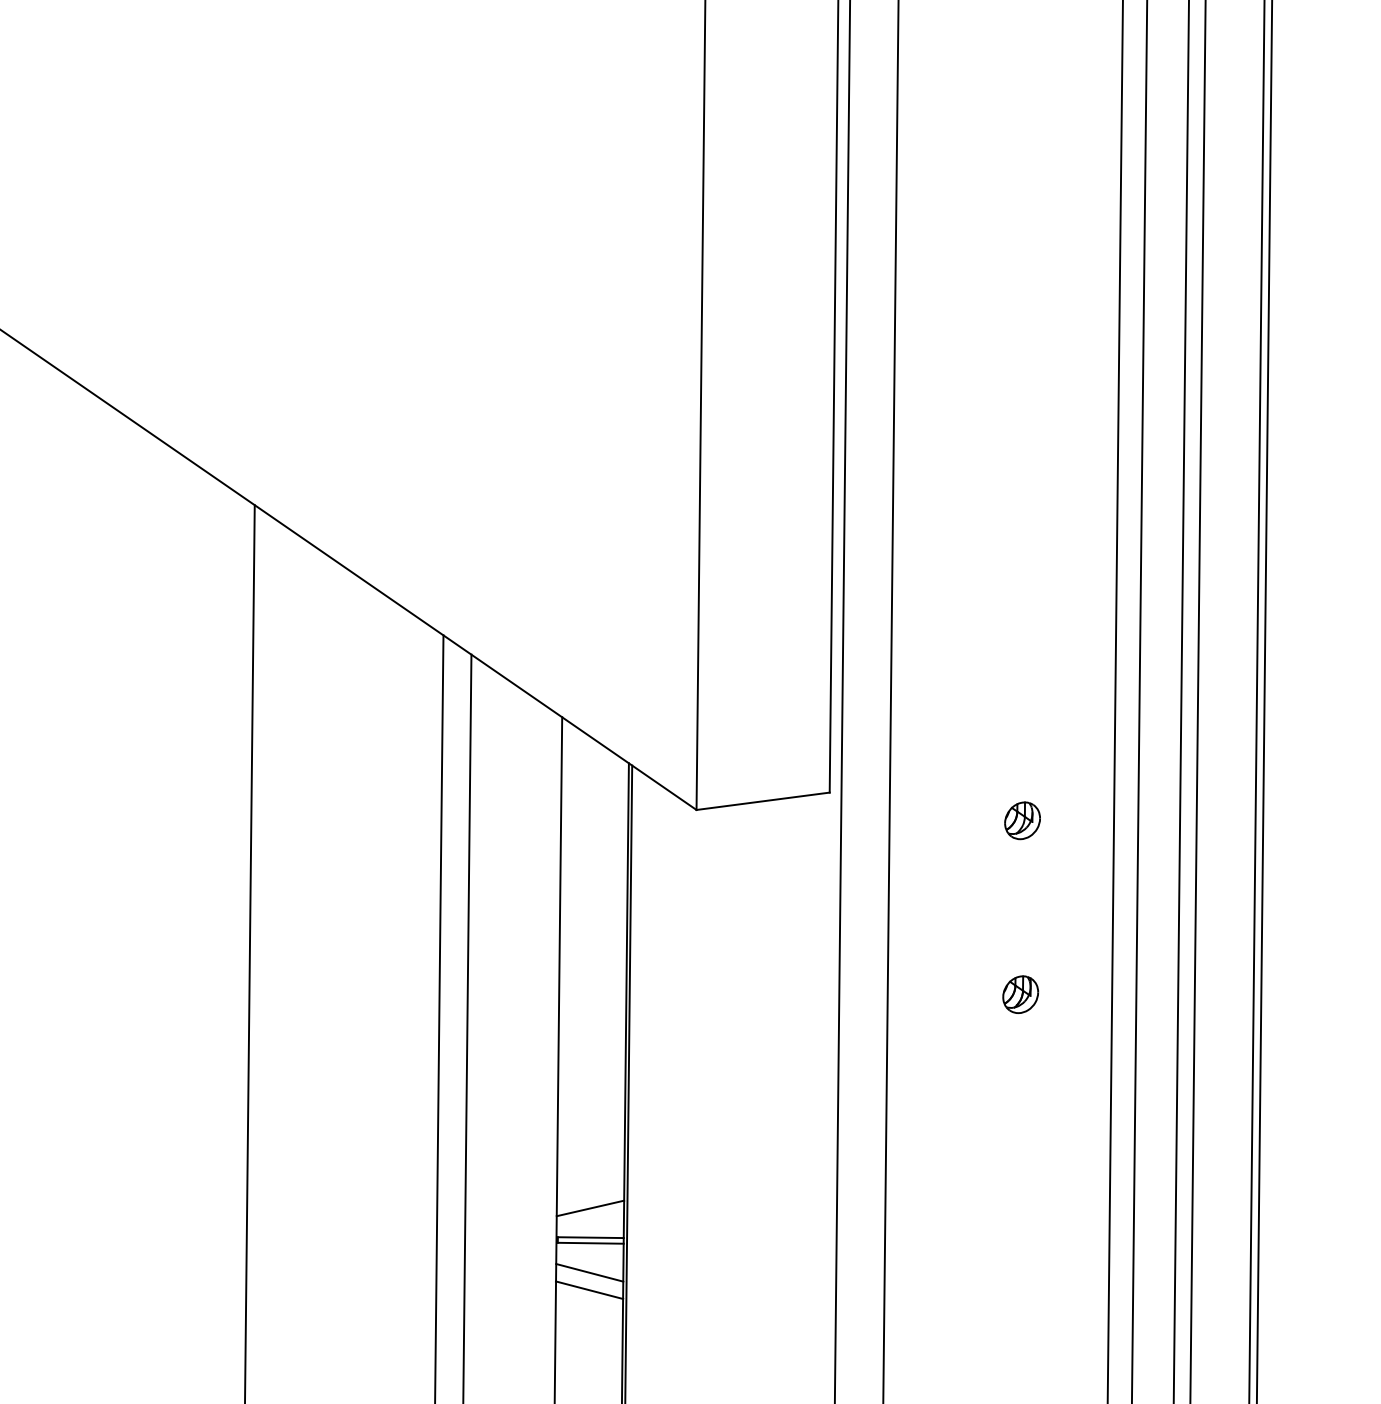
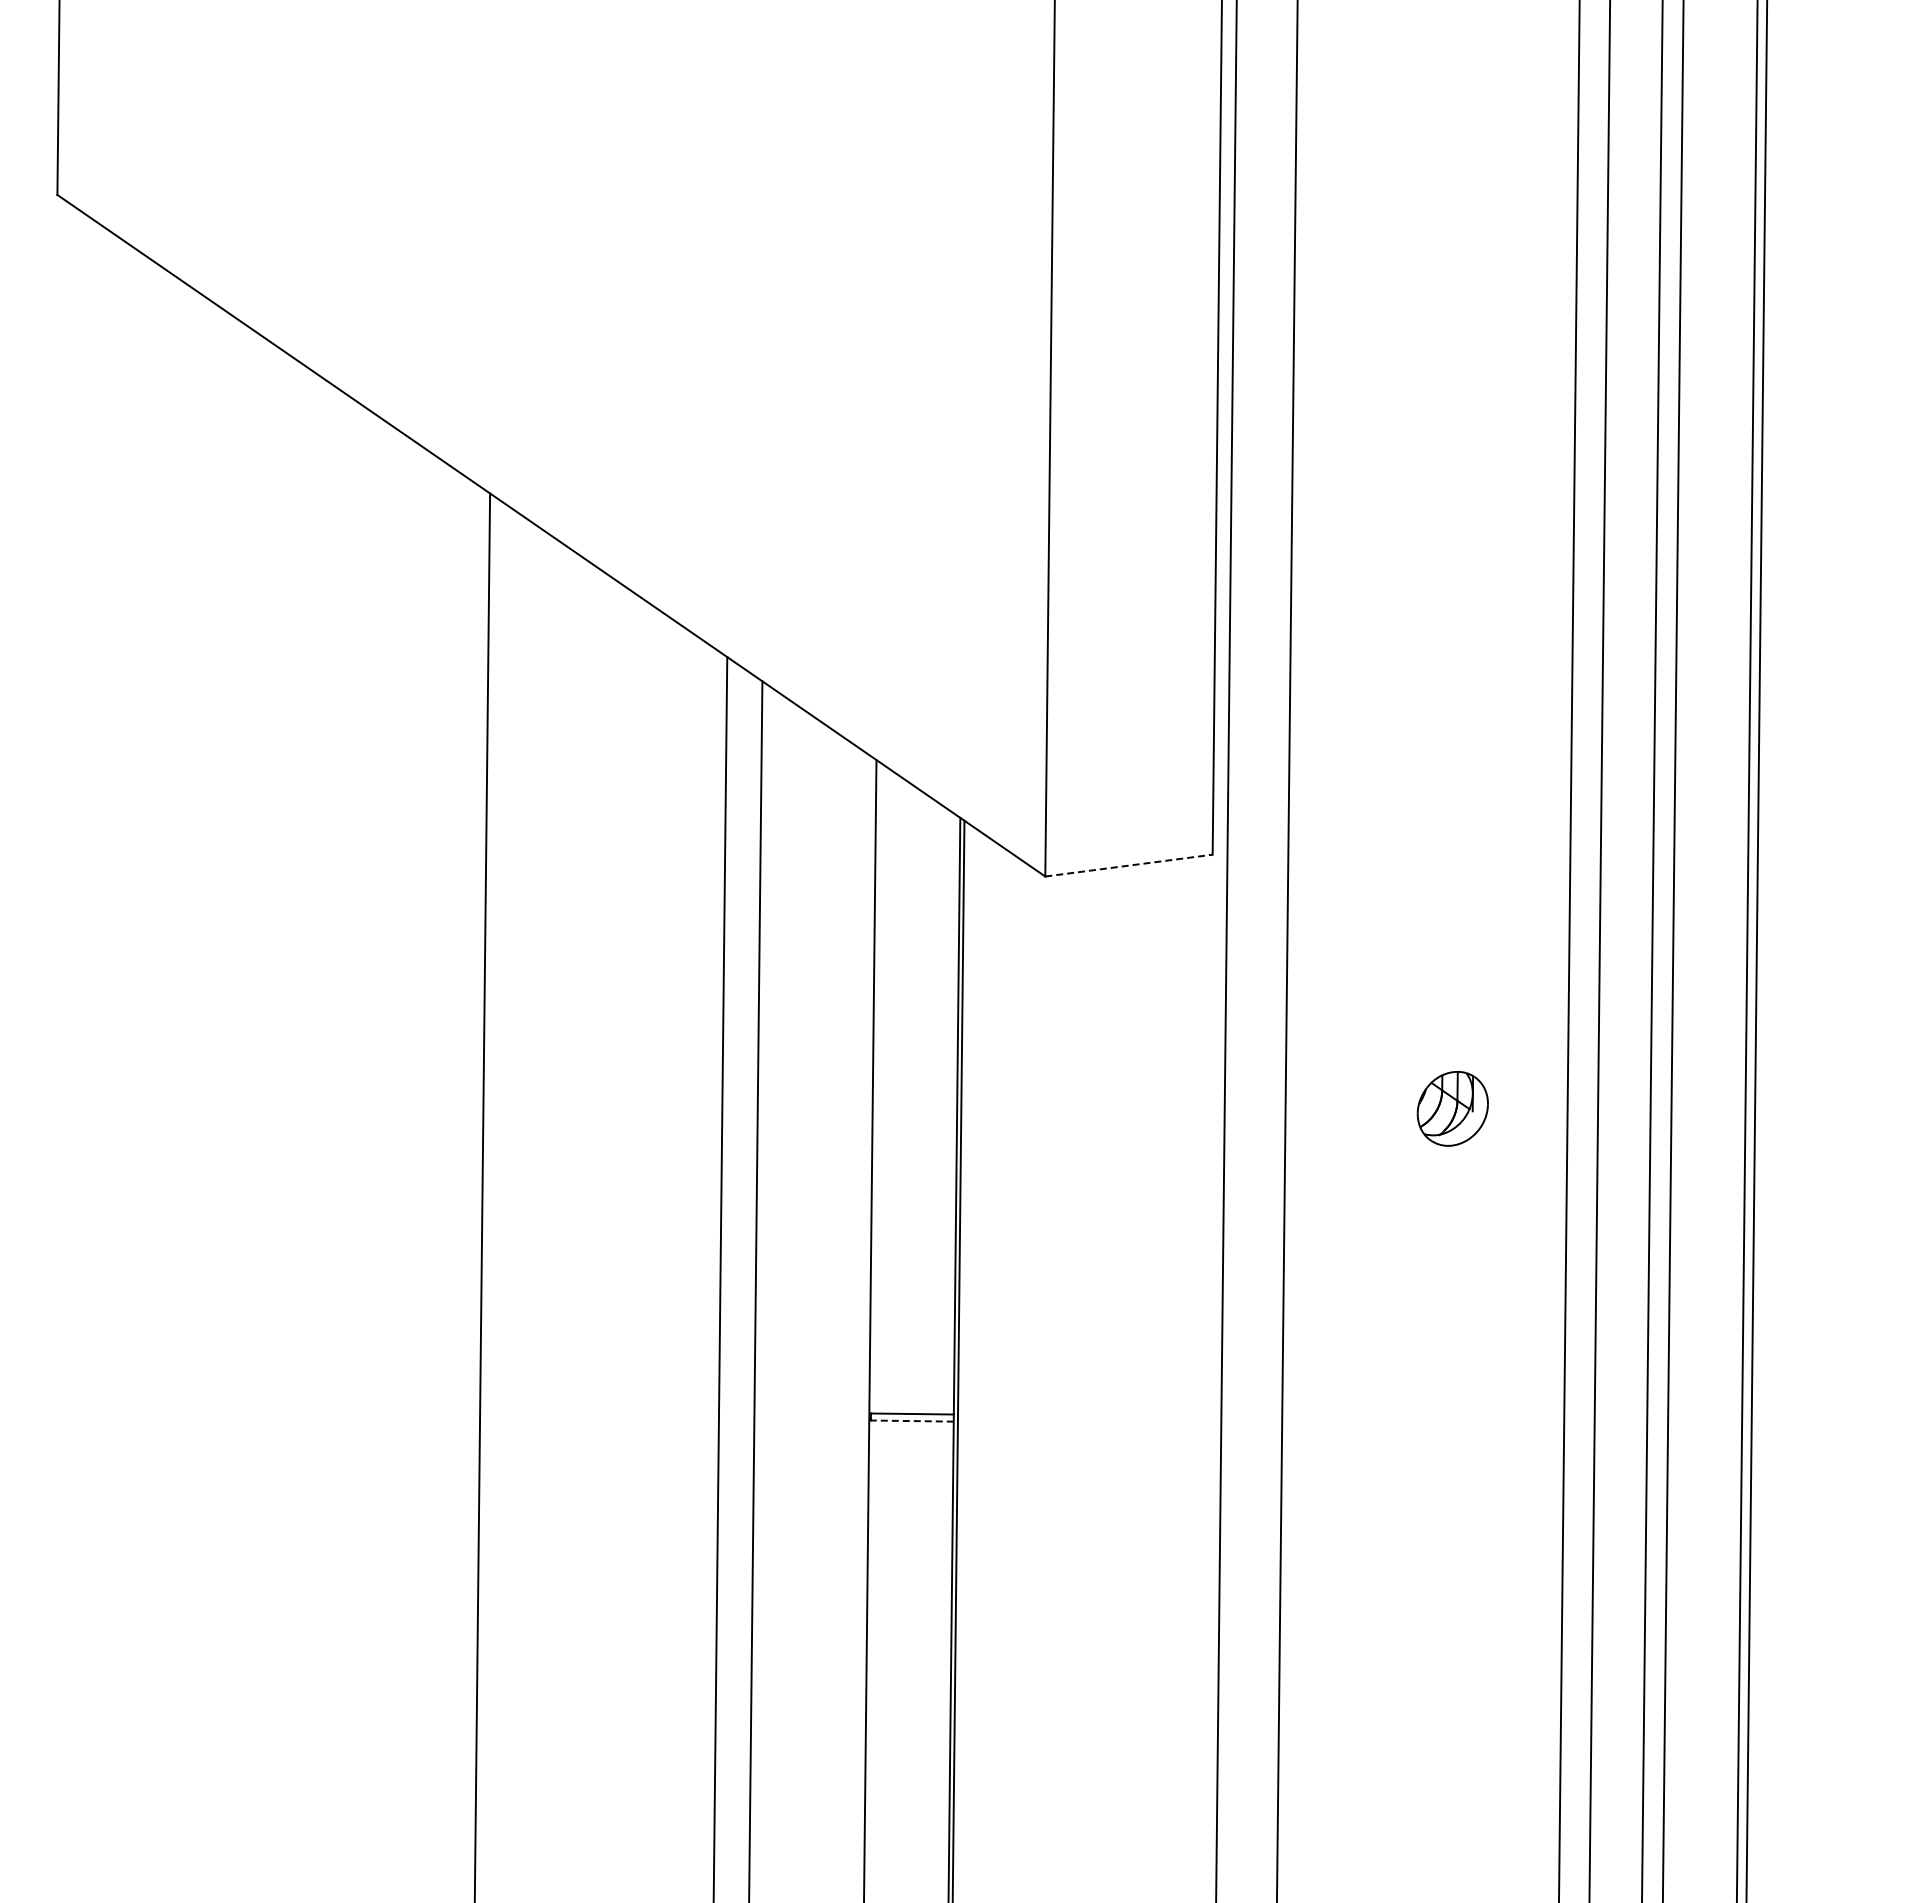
line: (763, 801) -> (1129, 865), solid -> dashed
part: (1022, 821) -> (1454, 890), removed
part: (1020, 994) -> (1452, 1108), size x1.6
line: (590, 1208) -> (911, 1377), removed
line: (590, 1243) -> (911, 1421), solid -> dashed
line: (590, 1273) -> (911, 1458), removed
line: (589, 1290) -> (910, 1480), removed

